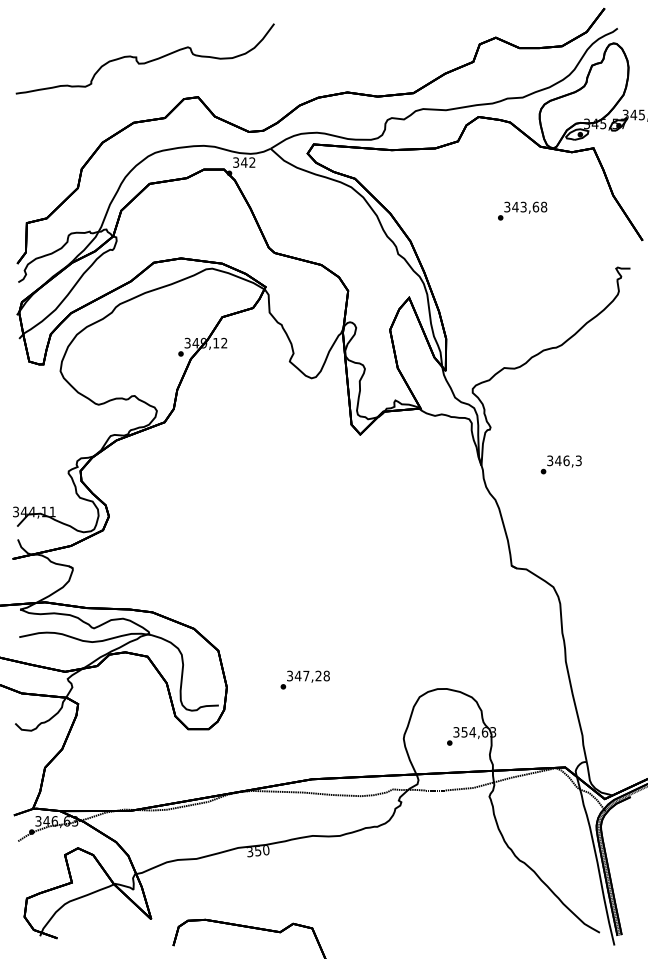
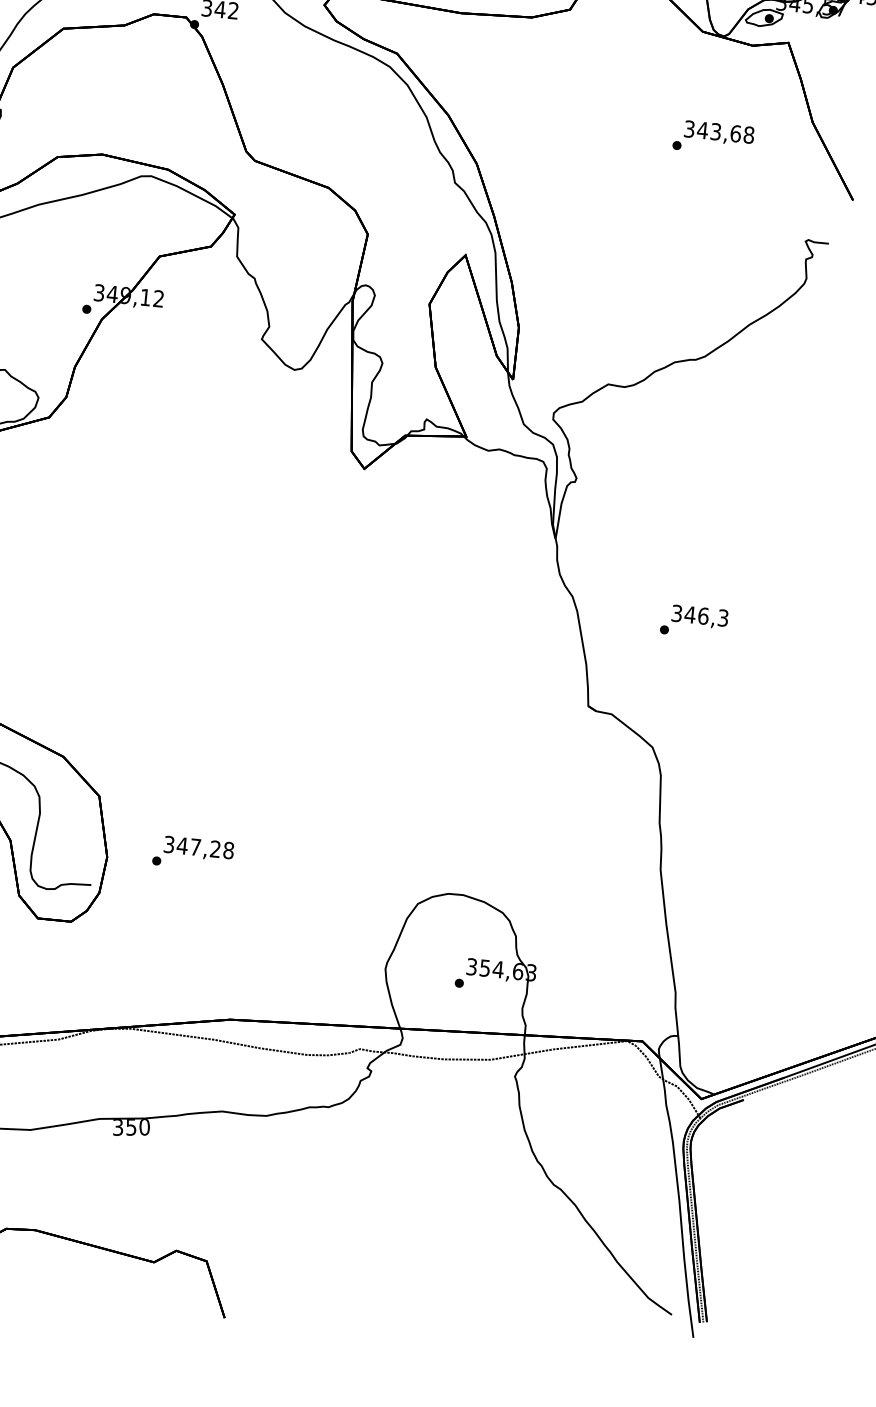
text: (522, 210) -> (713, 137), moved
text: (560, 464) -> (693, 621), moved
text: (304, 679) -> (192, 852), moved

